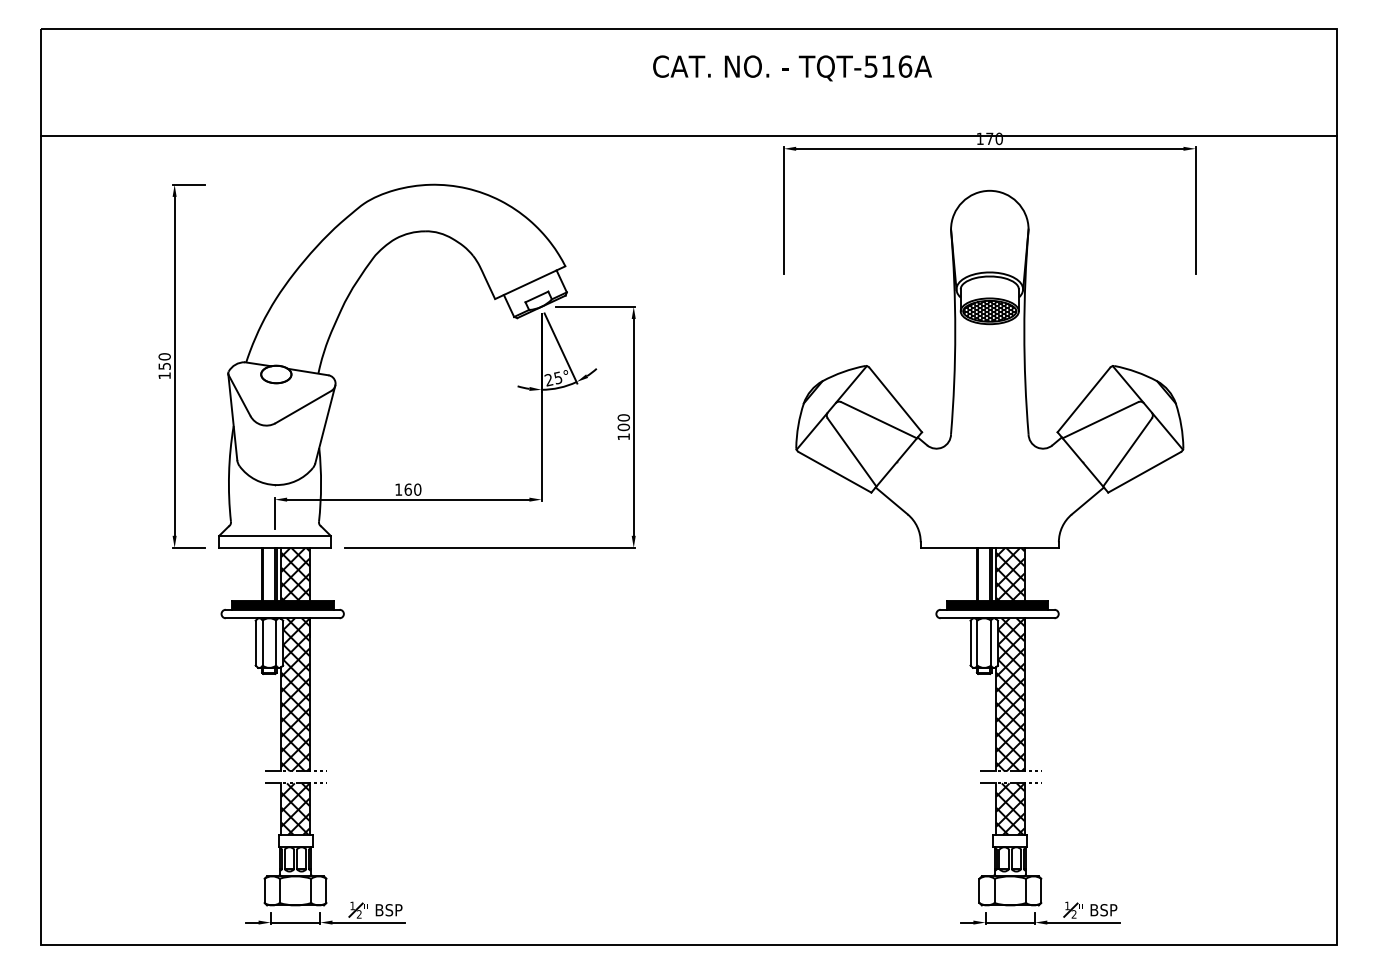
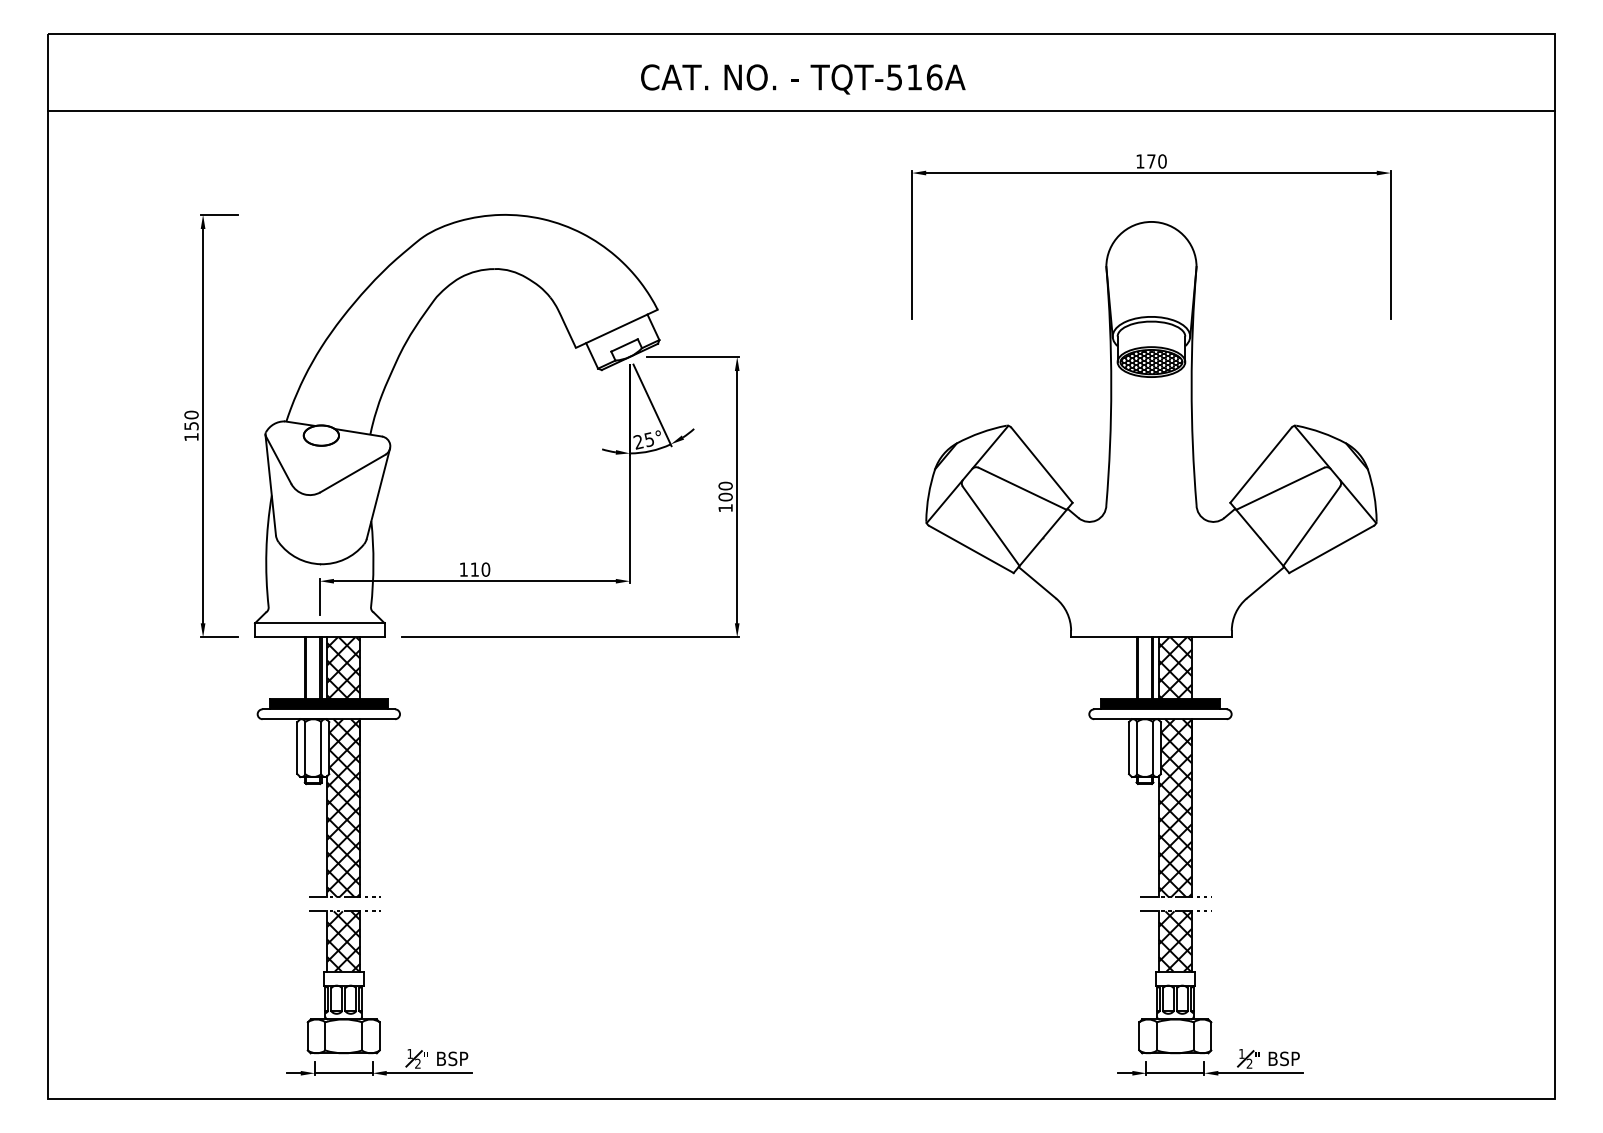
text: (792, 68) -> (803, 79), moved
line: (688, 136) -> (800, 111), moved
text: (407, 489) -> (474, 569), 160 -> 110

